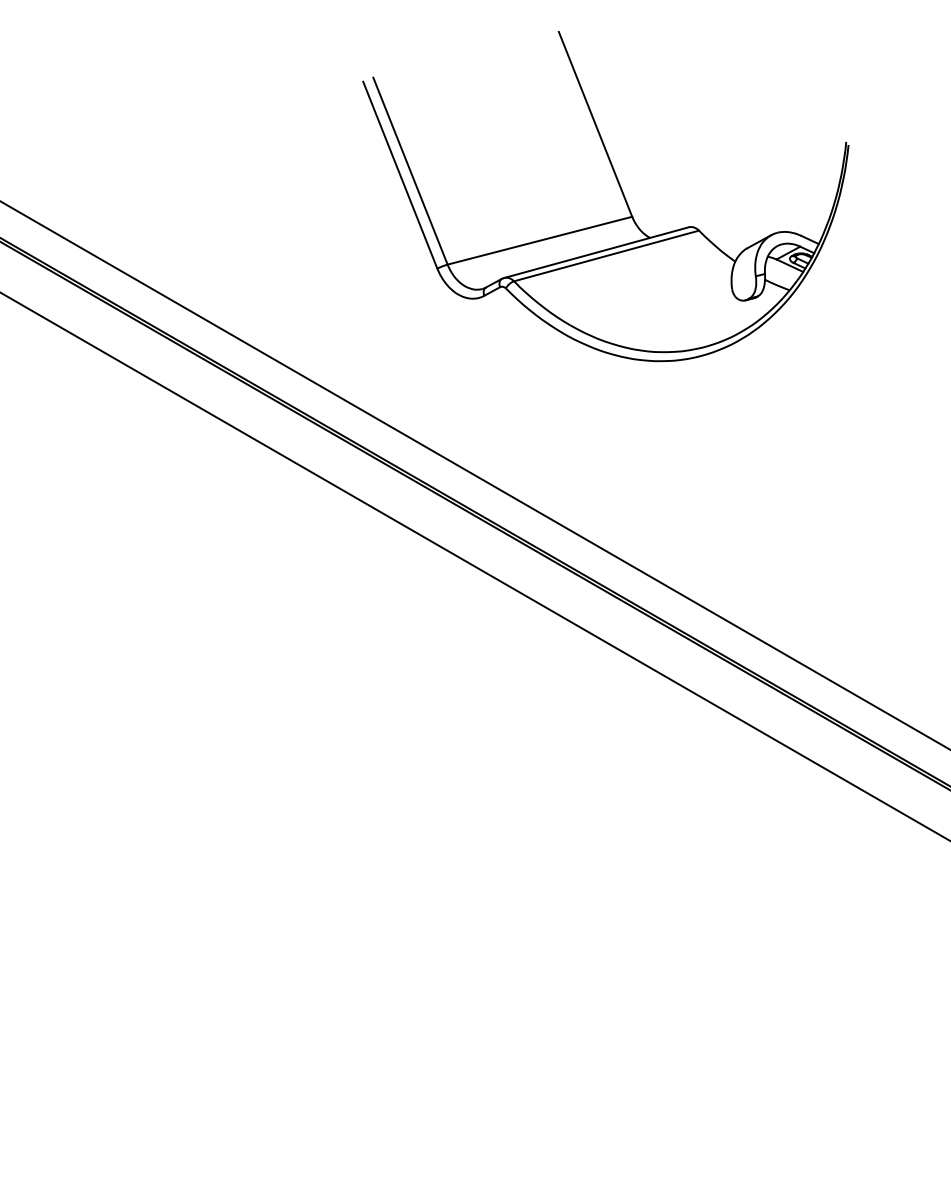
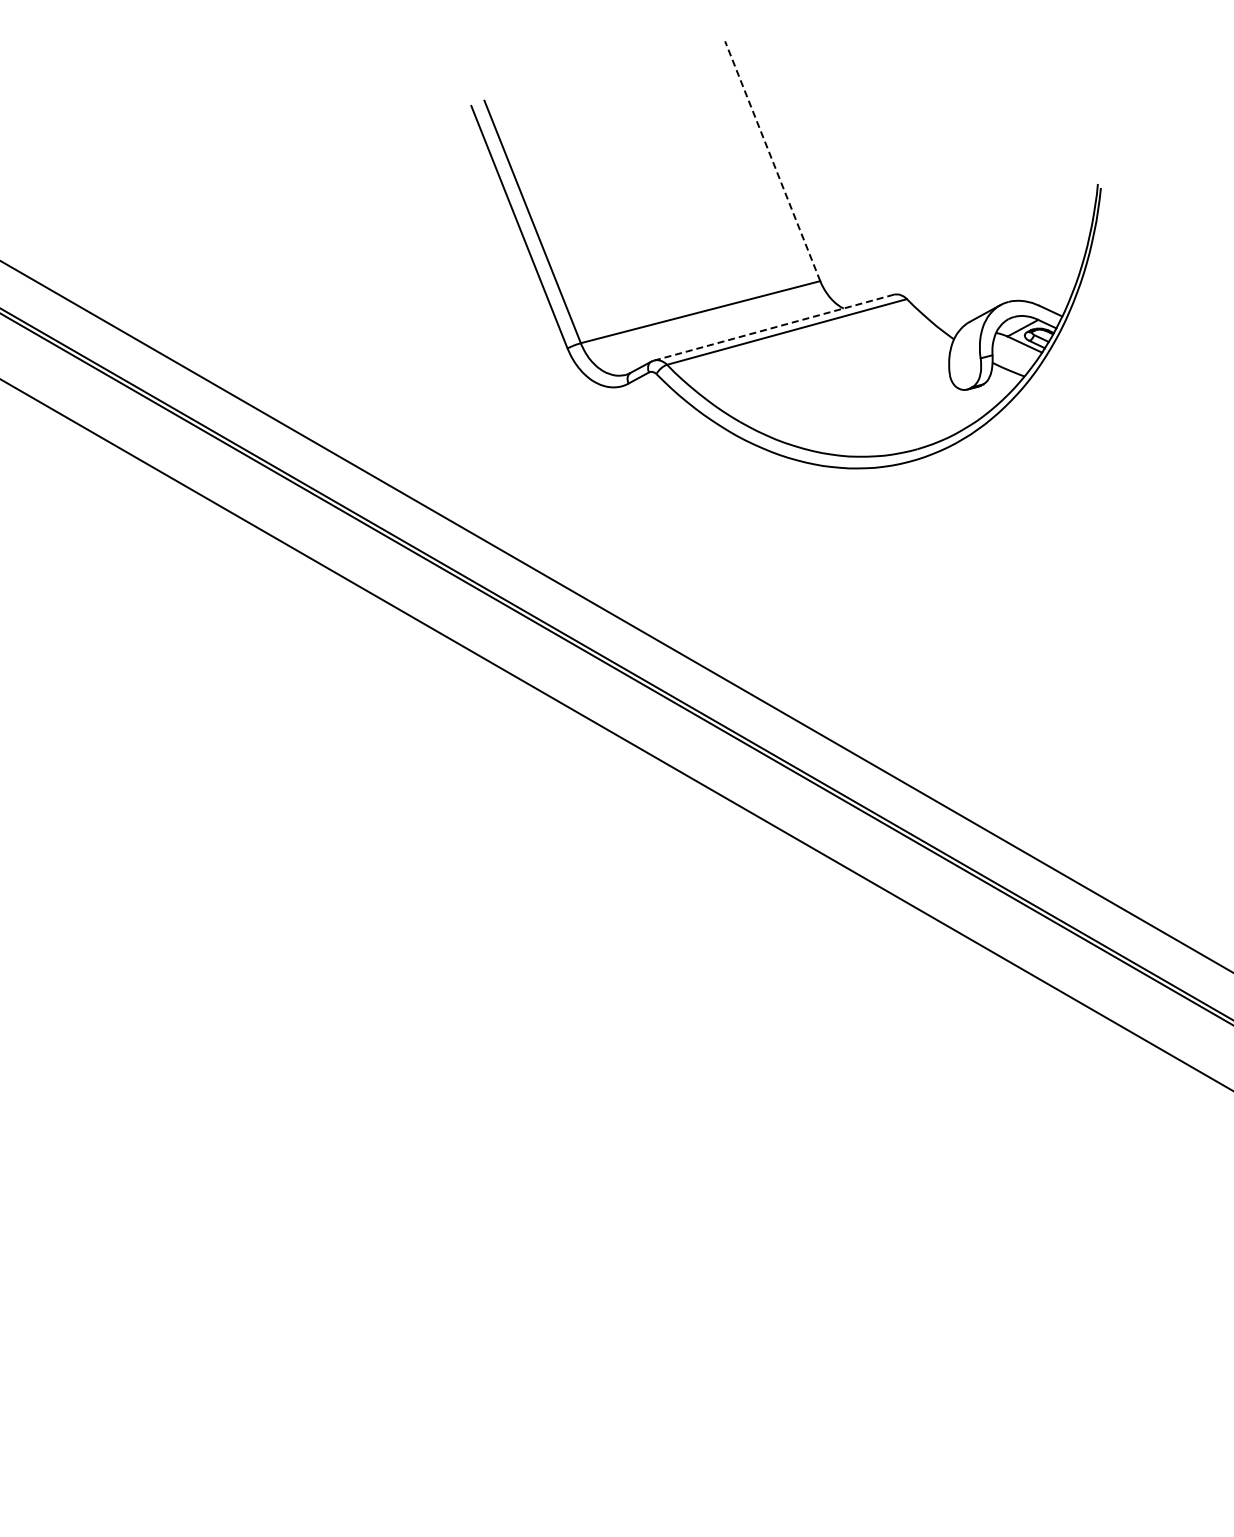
line: (595, 123) -> (772, 160), solid -> dashed
line: (596, 252) -> (773, 327), solid -> dashed

